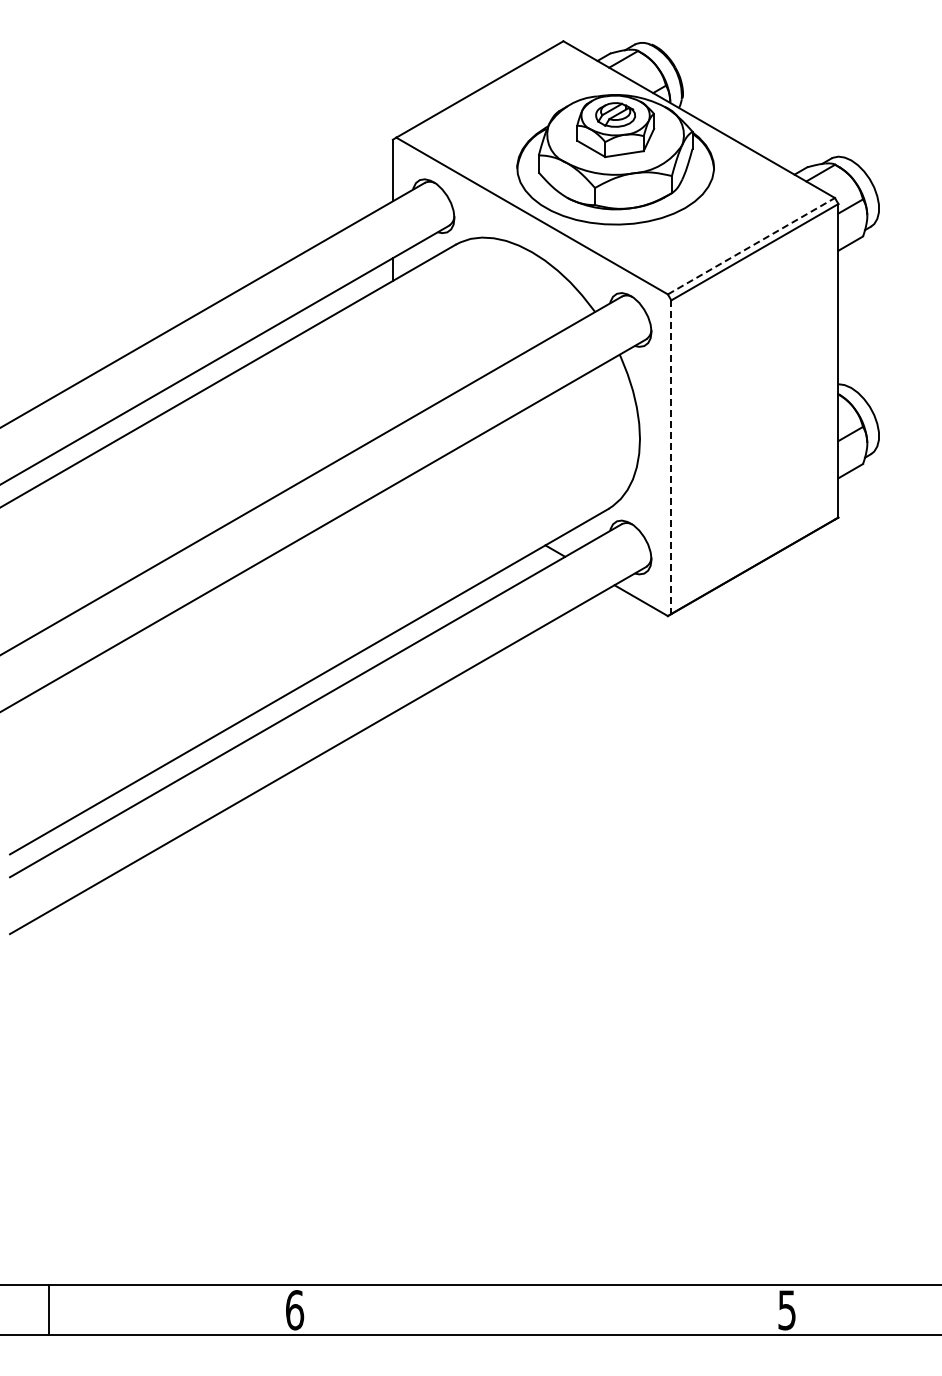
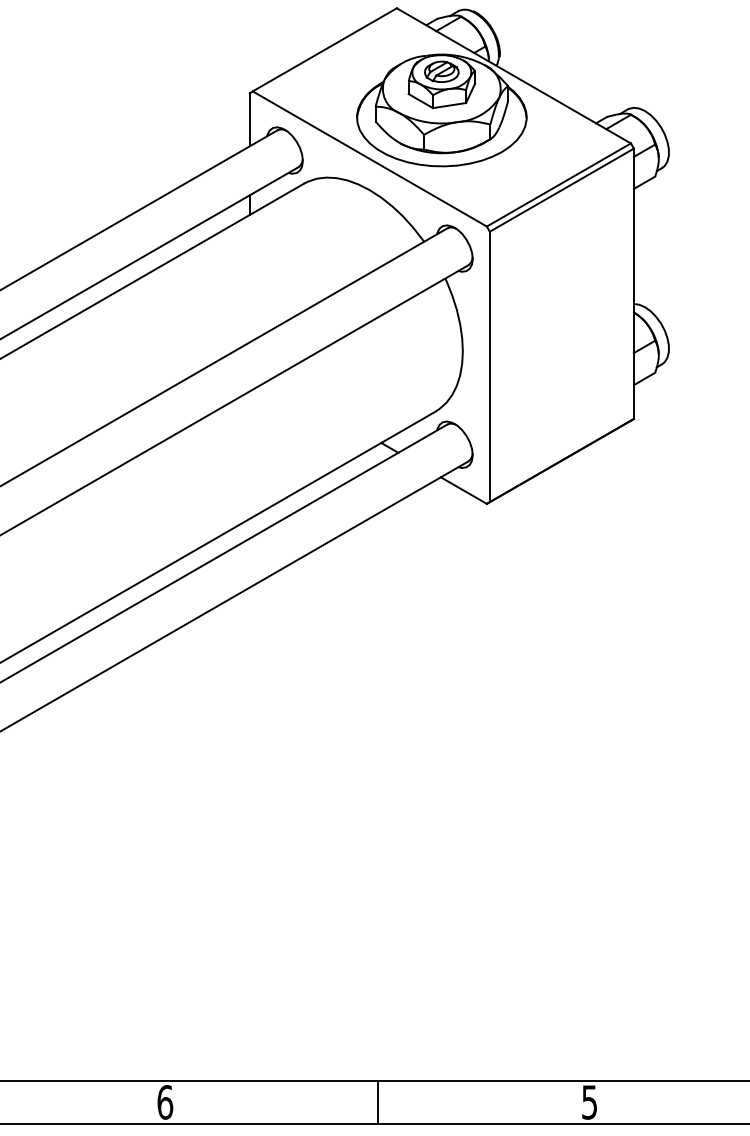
line: (751, 245) -> (558, 184), dashed -> solid
line: (671, 457) -> (490, 367), dashed -> solid
line: (541, 1309) -> (377, 1101), added

